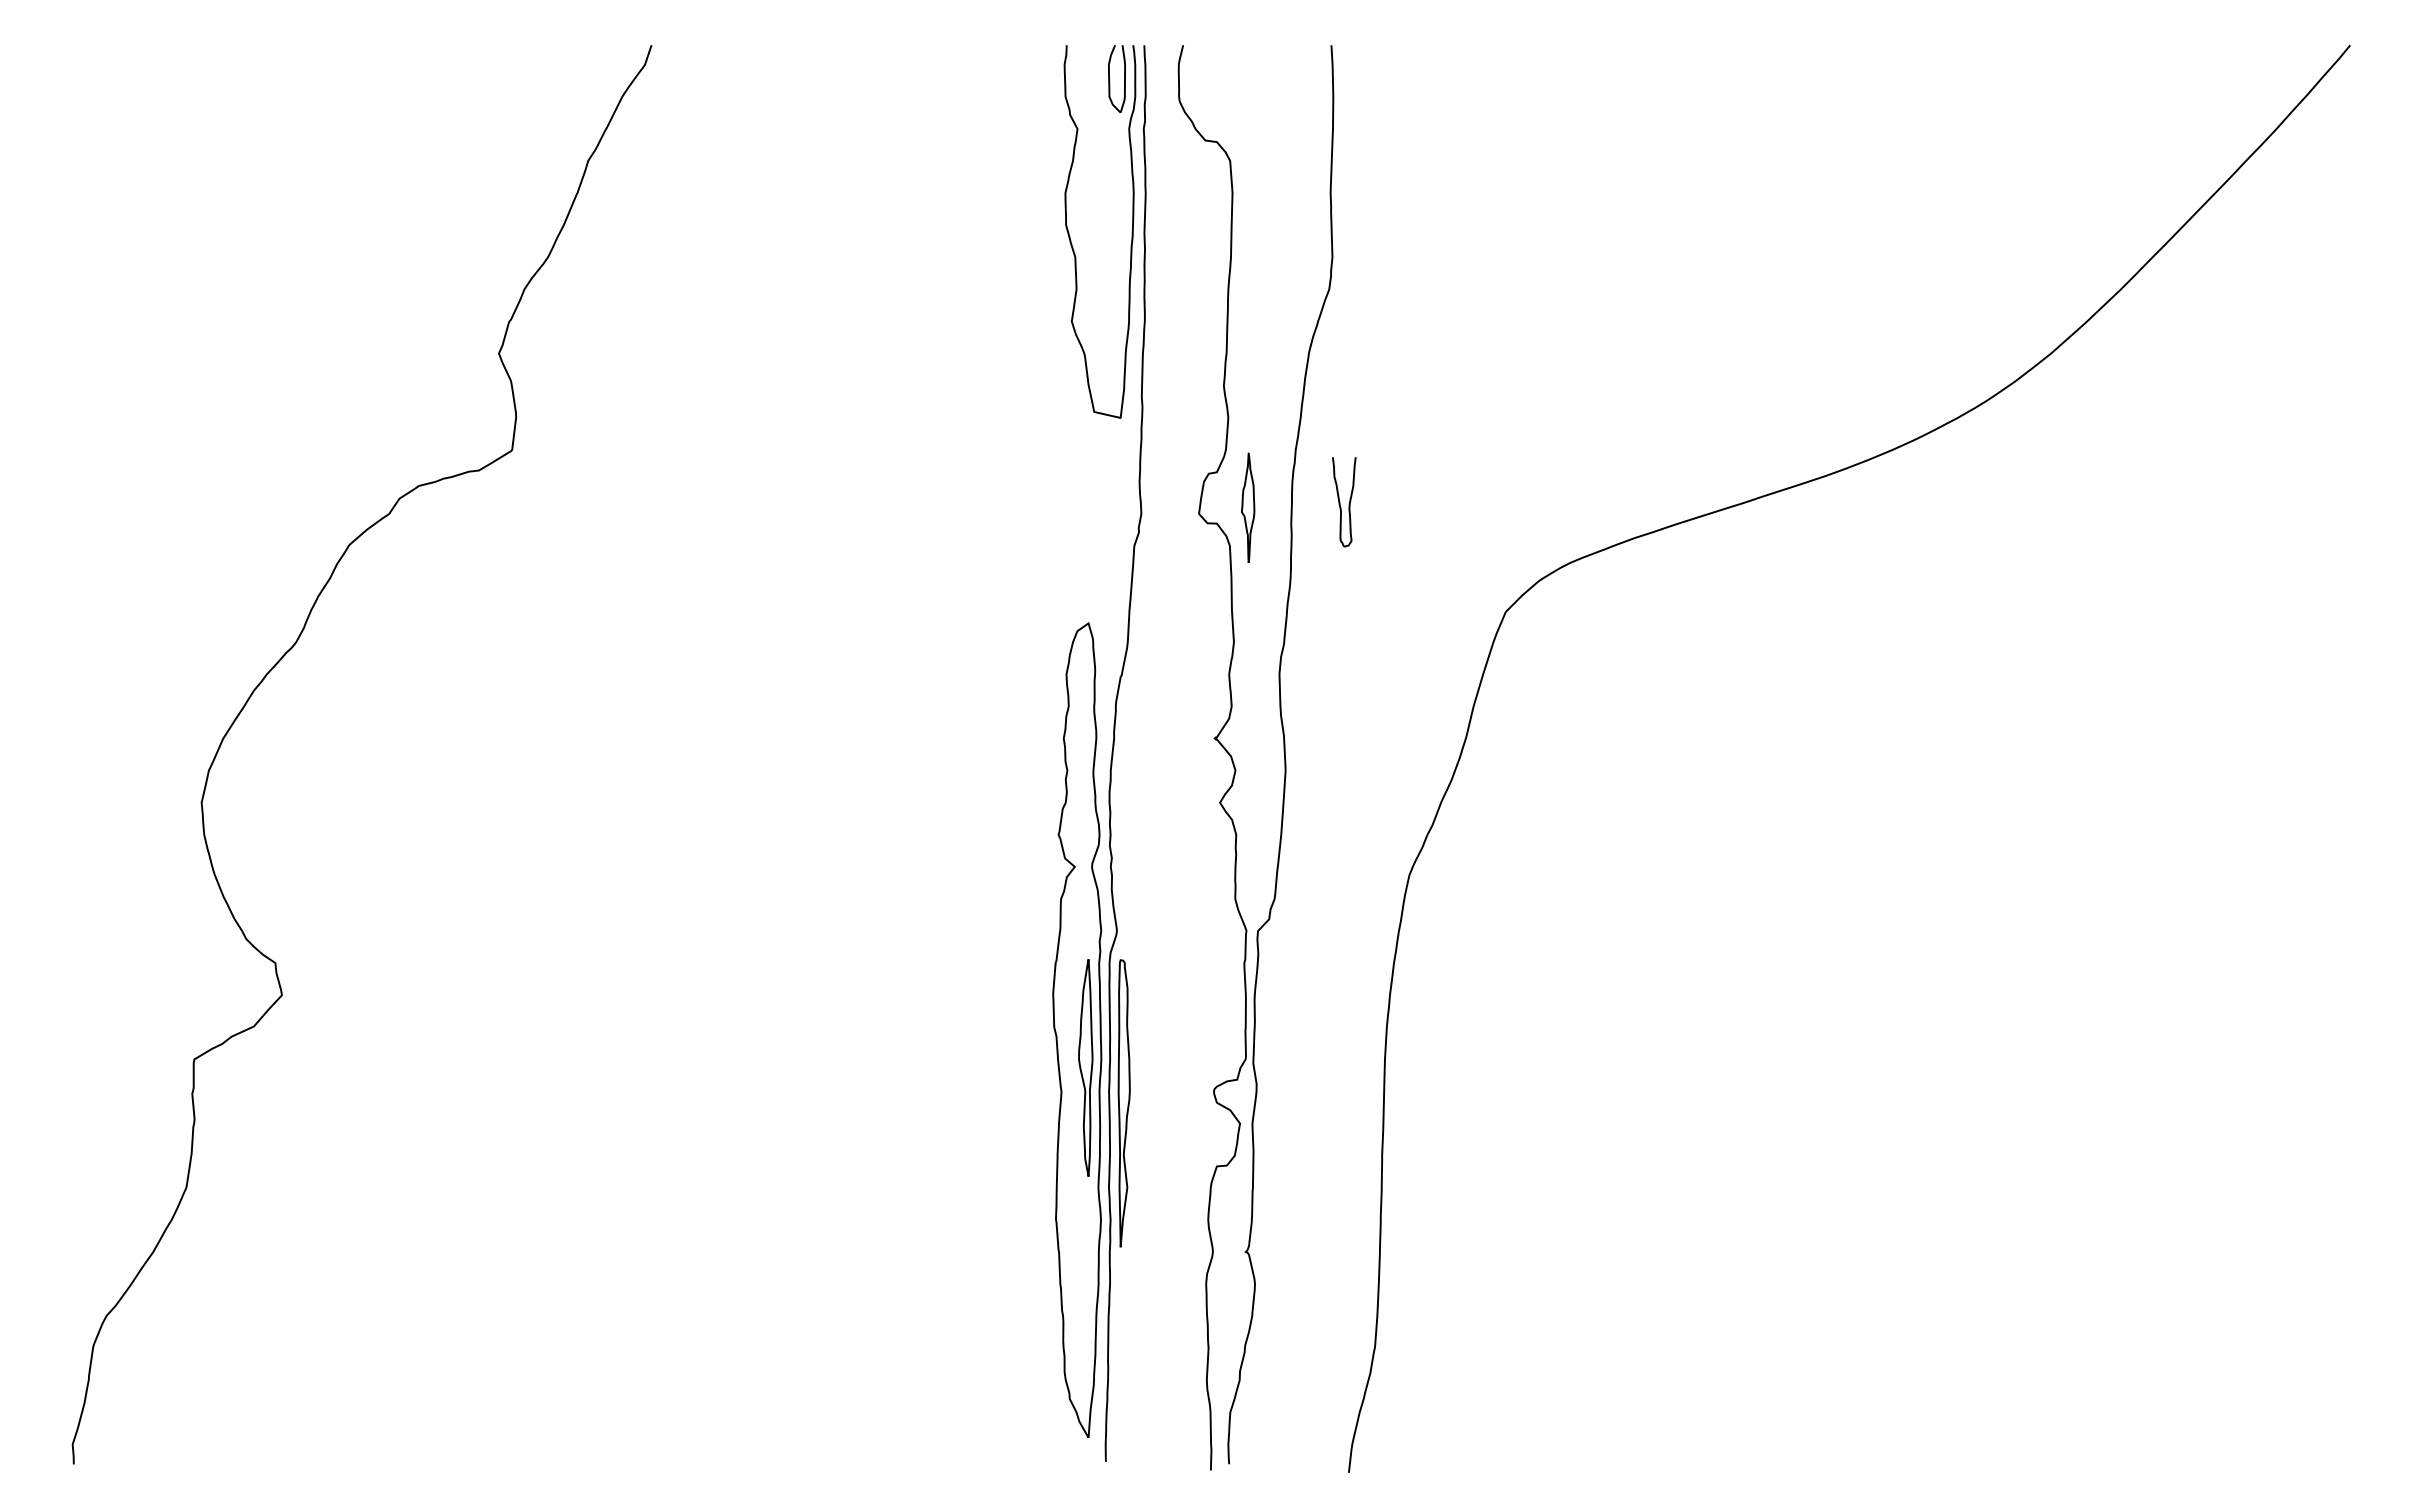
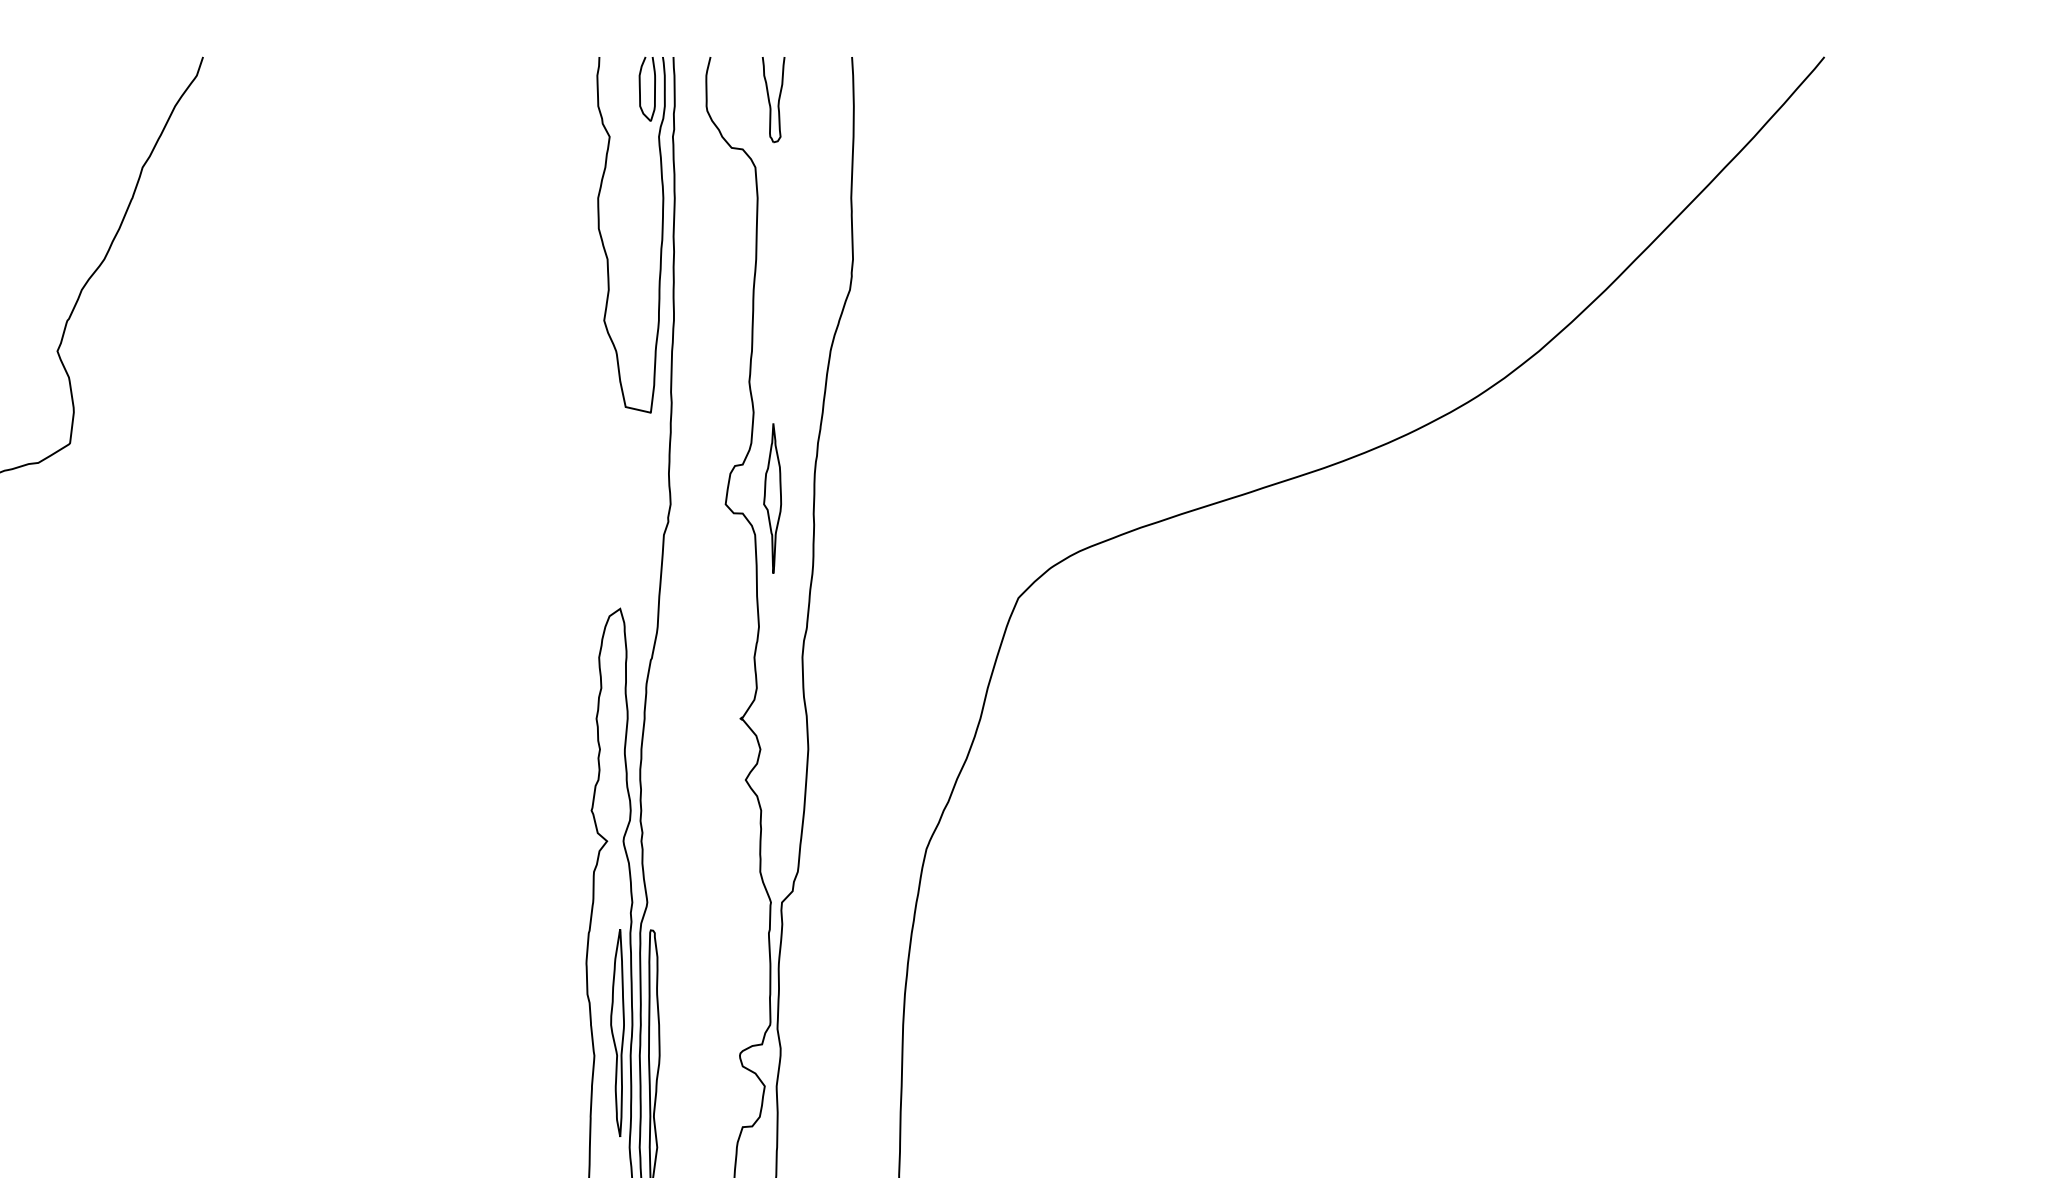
part: (1344, 502) -> (773, 100), moved
part: (1247, 507) -> (771, 498), size x1.43

